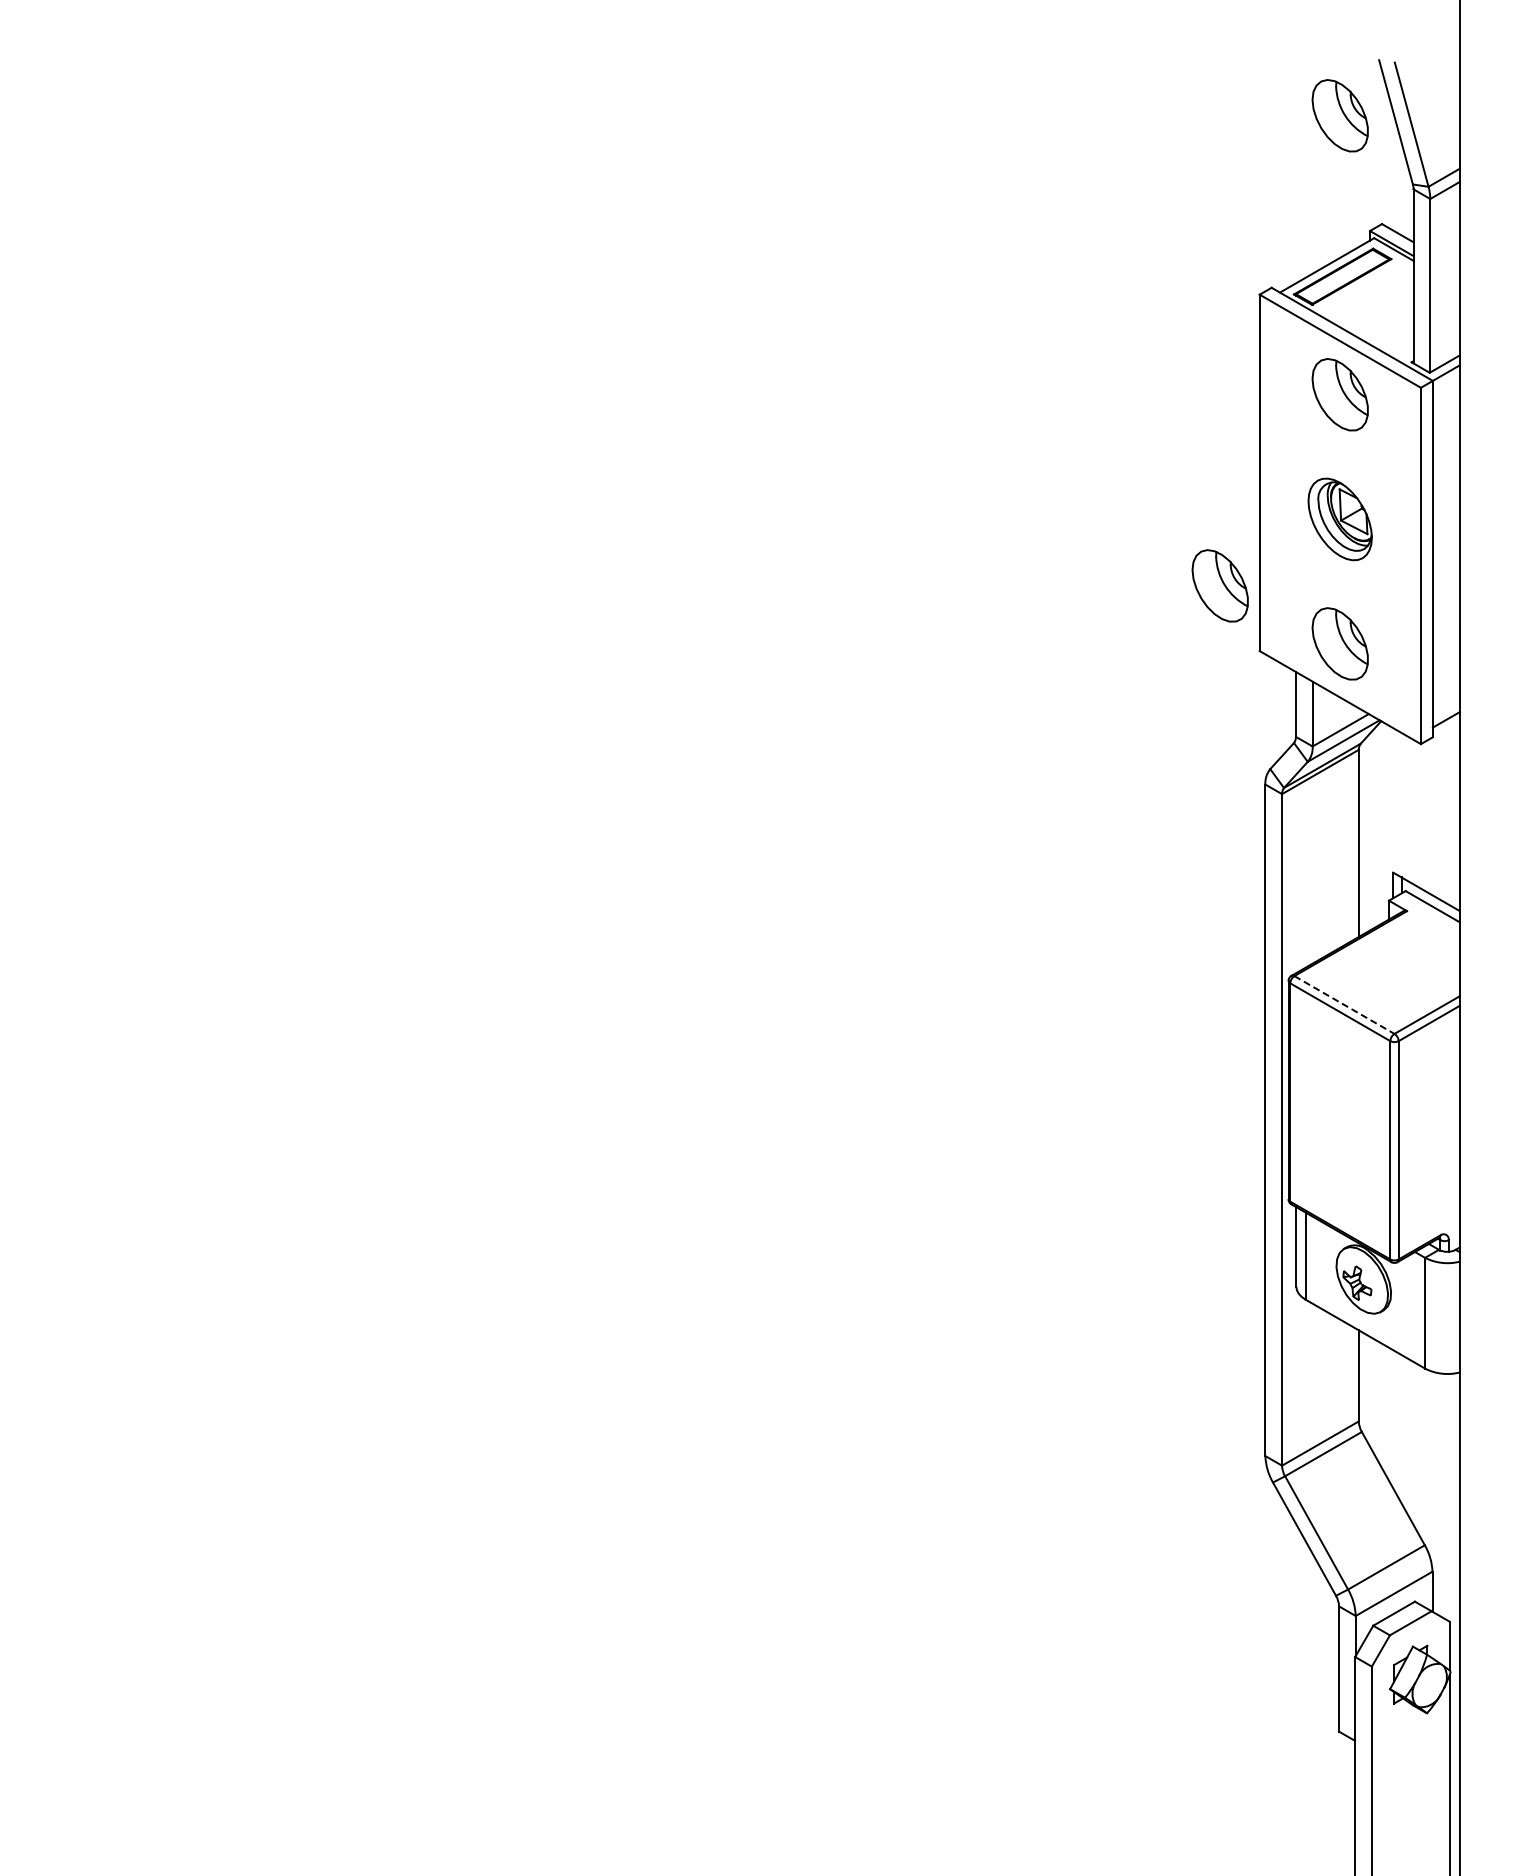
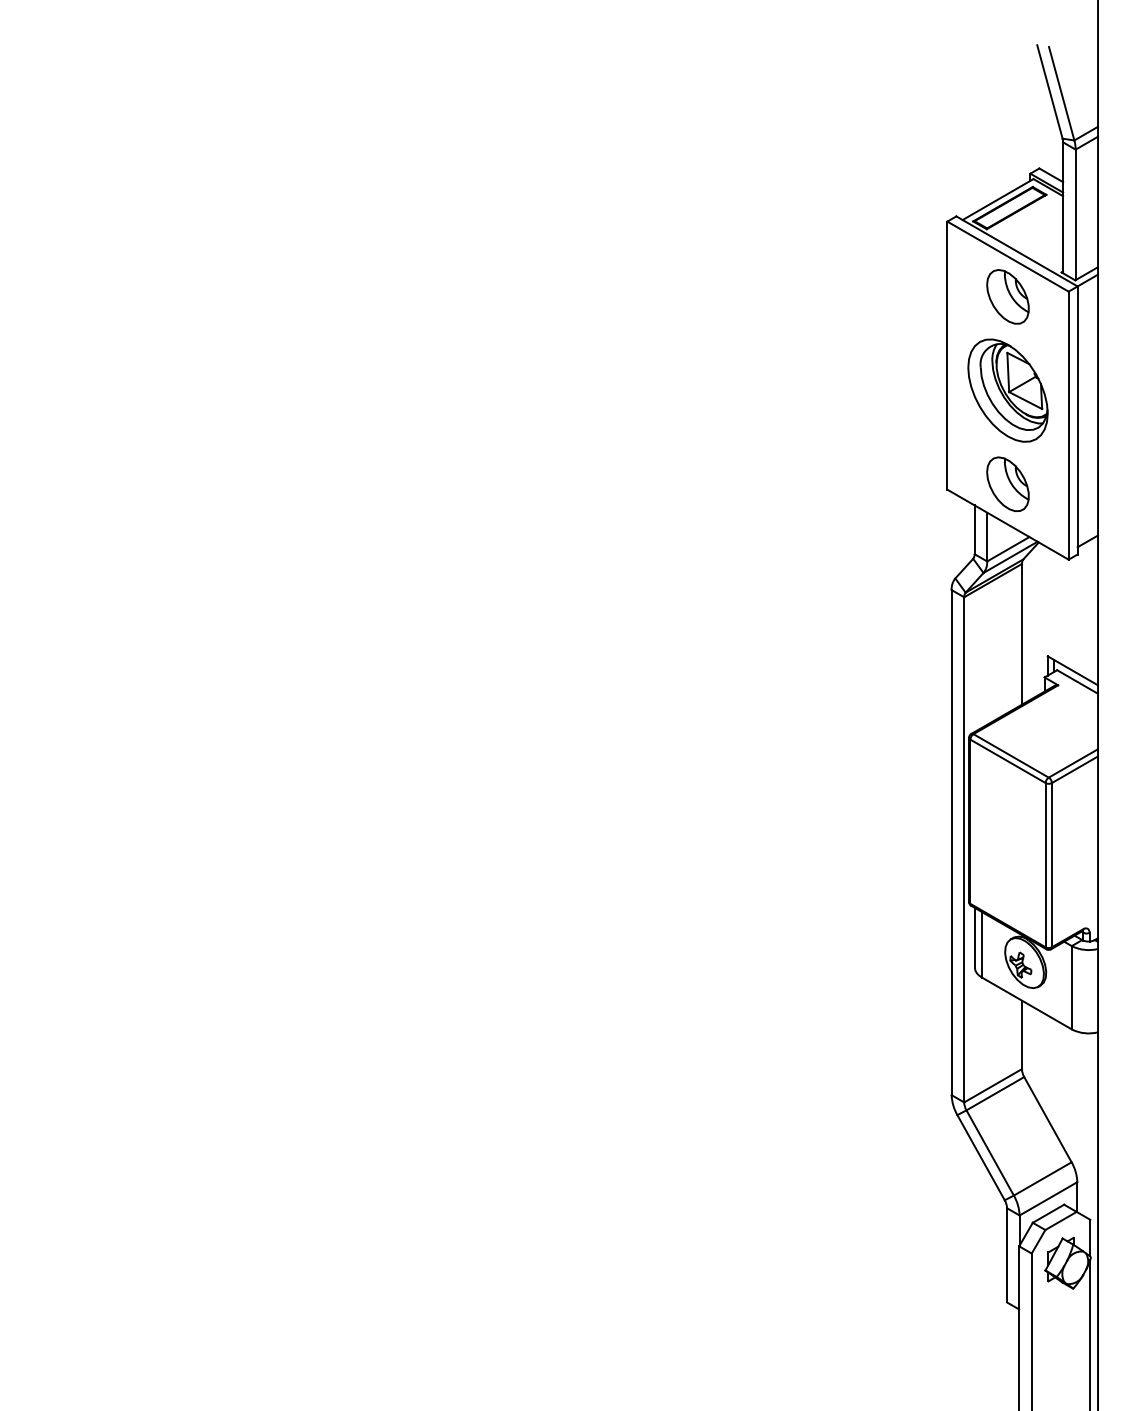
part: (1339, 115) -> (1007, 86), removed
part: (1339, 519) -> (1007, 390), size x1.67
part: (1219, 585) -> (917, 440), removed
line: (1344, 1005) -> (1011, 756), dashed -> solid

